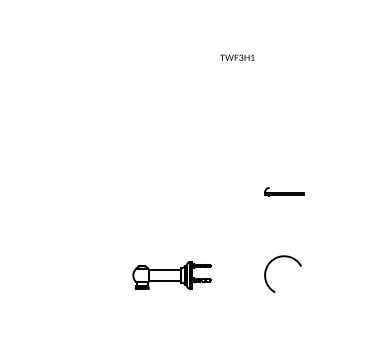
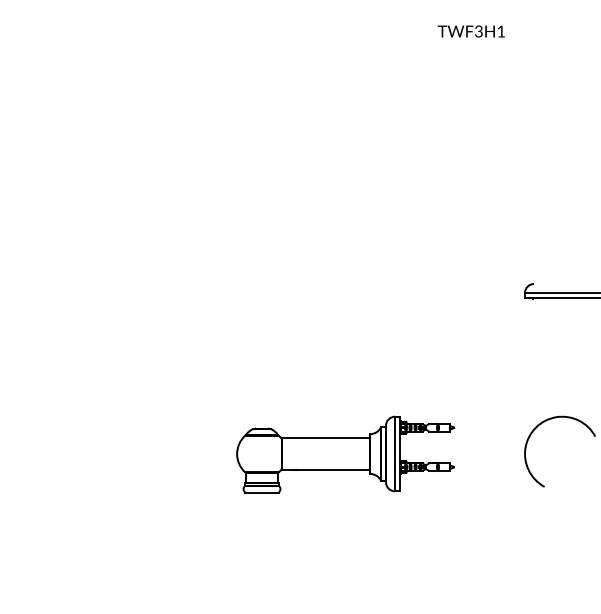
part: (171, 275) -> (343, 454), size x1.43

